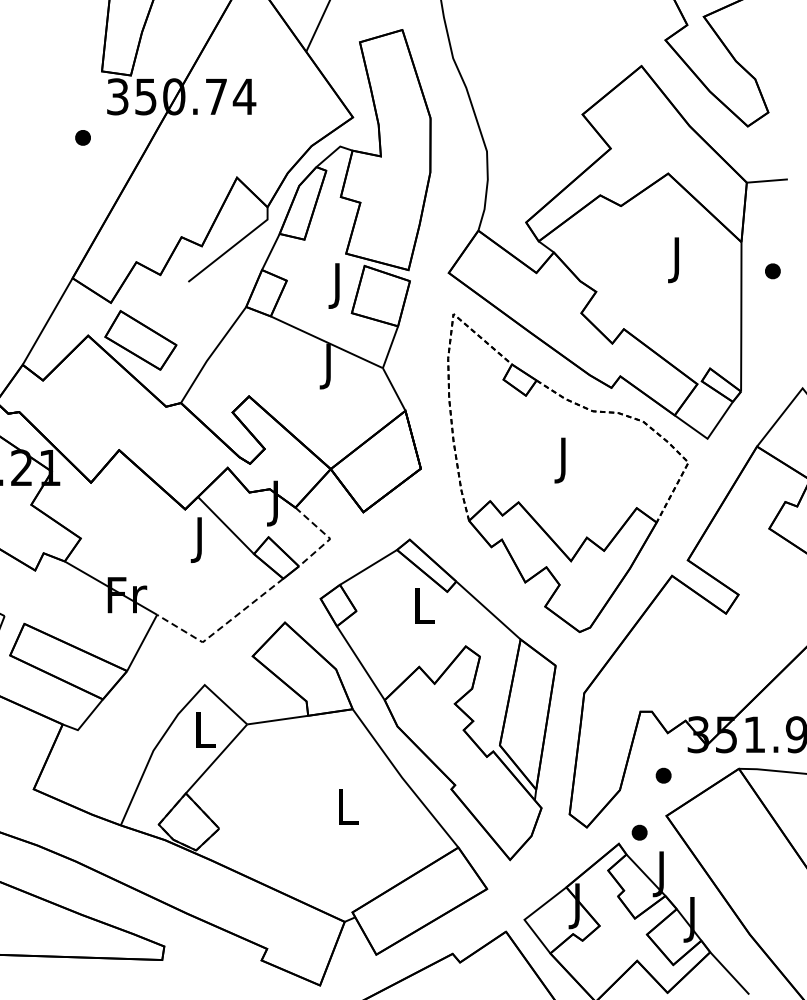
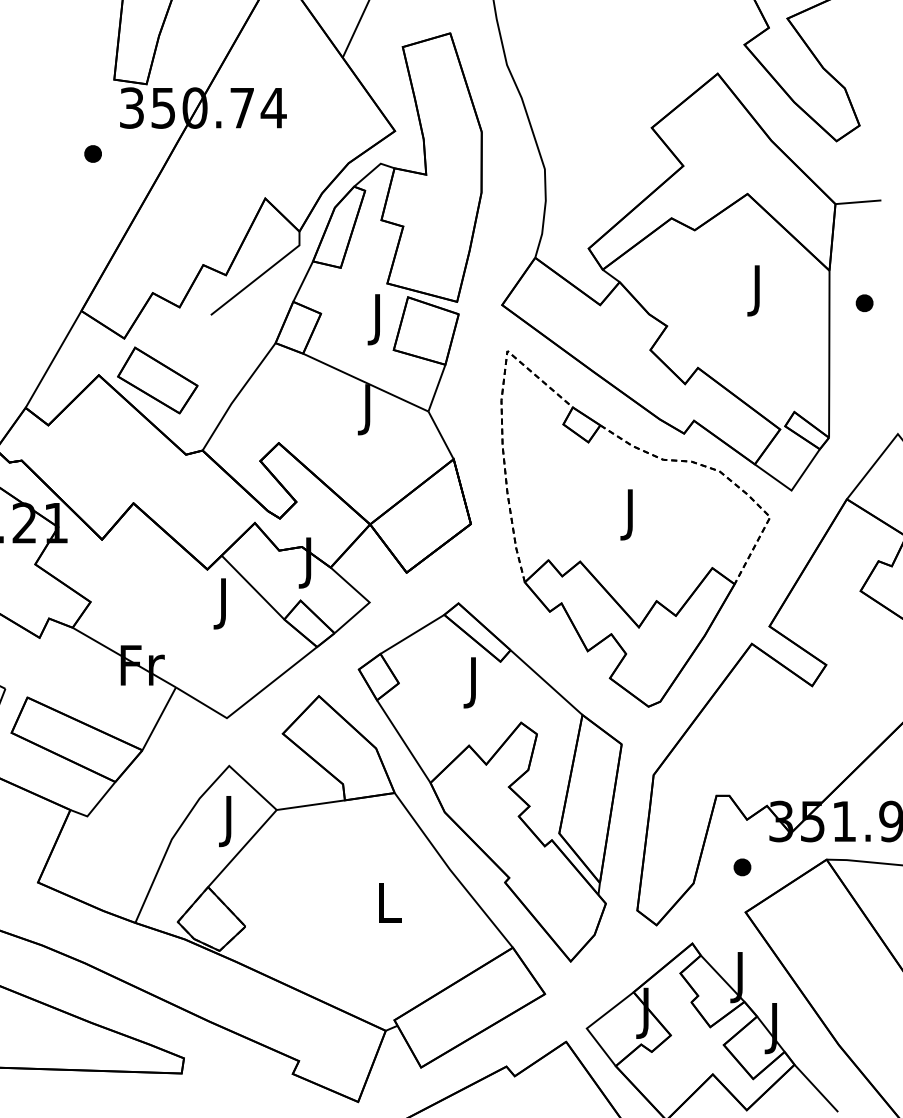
line: (328, 537) -> (367, 600), dashed -> solid
text: (424, 610) -> (474, 682), L -> J
line: (221, 627) -> (247, 701), dashed -> solid
text: (205, 734) -> (230, 821), L -> J
part: (639, 832) -> (715, 930), removed

